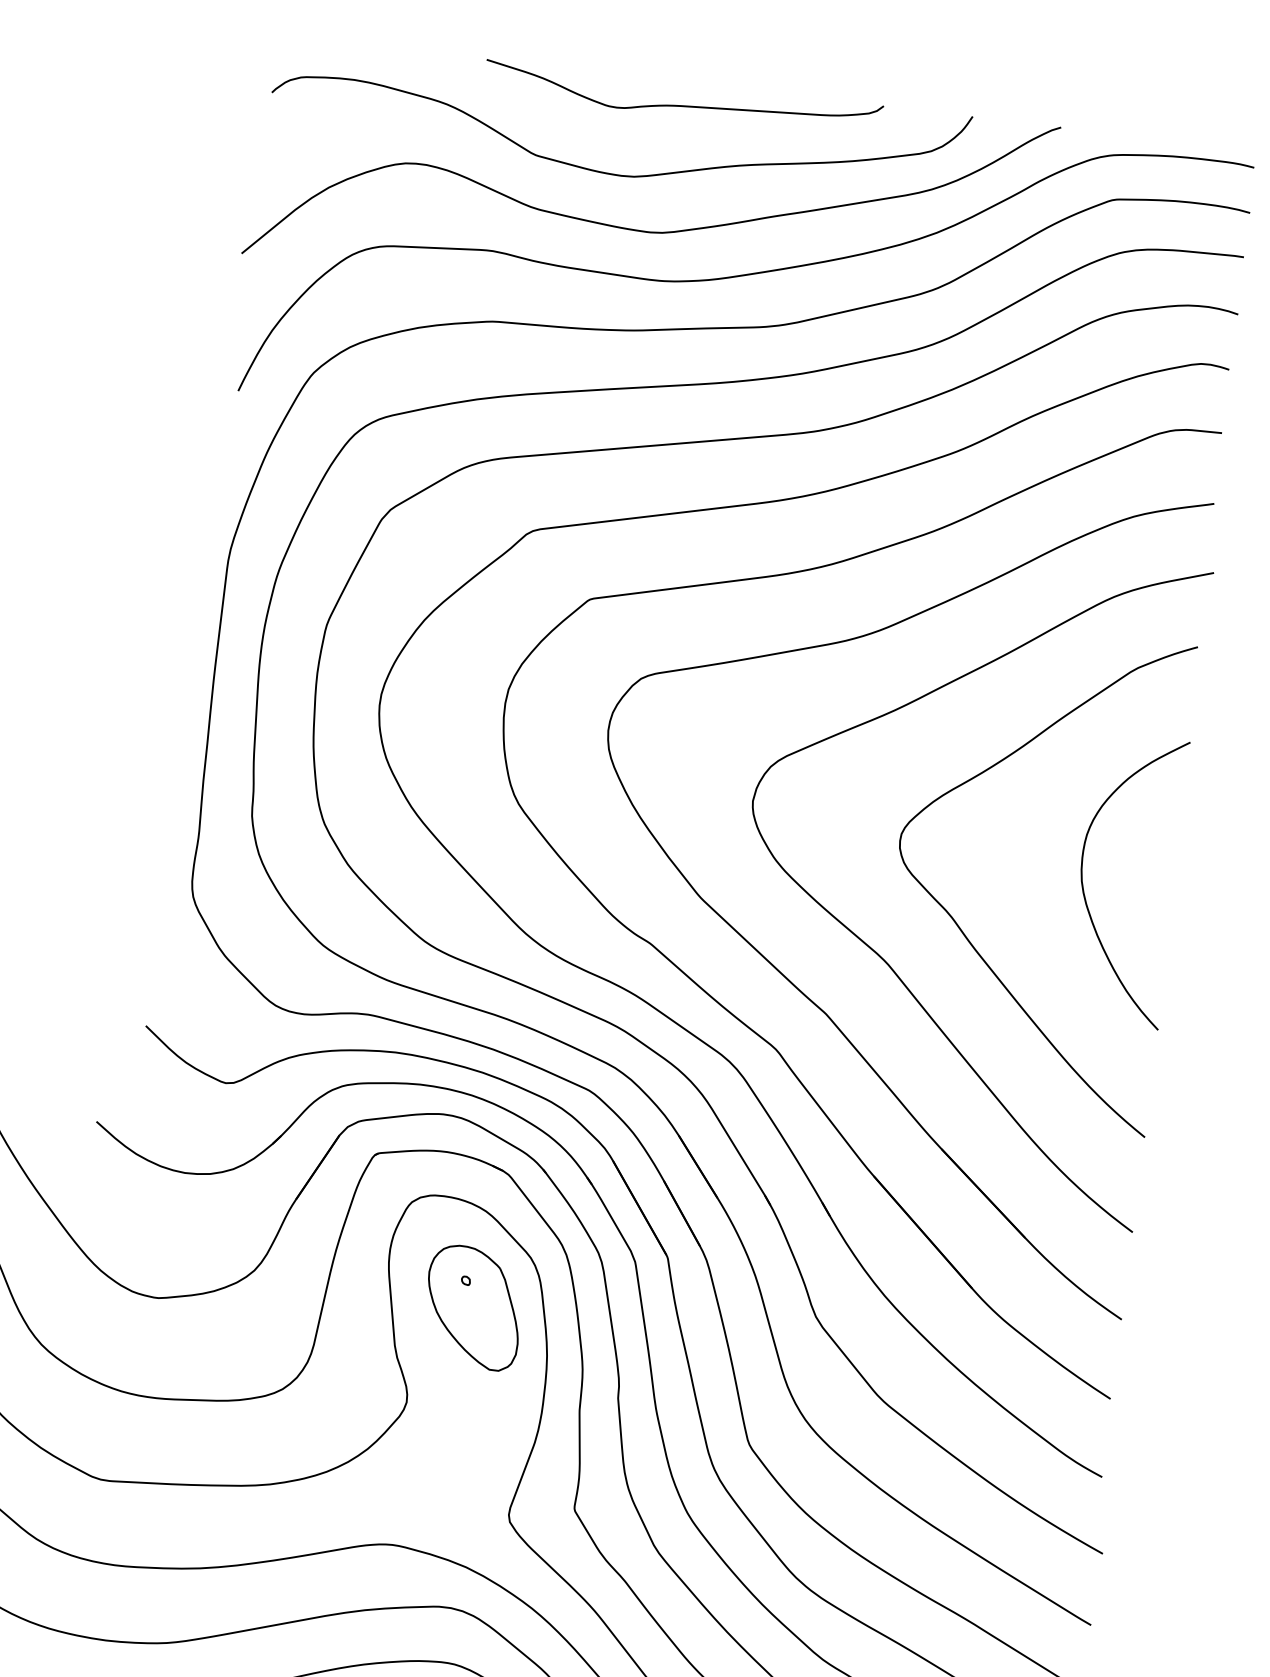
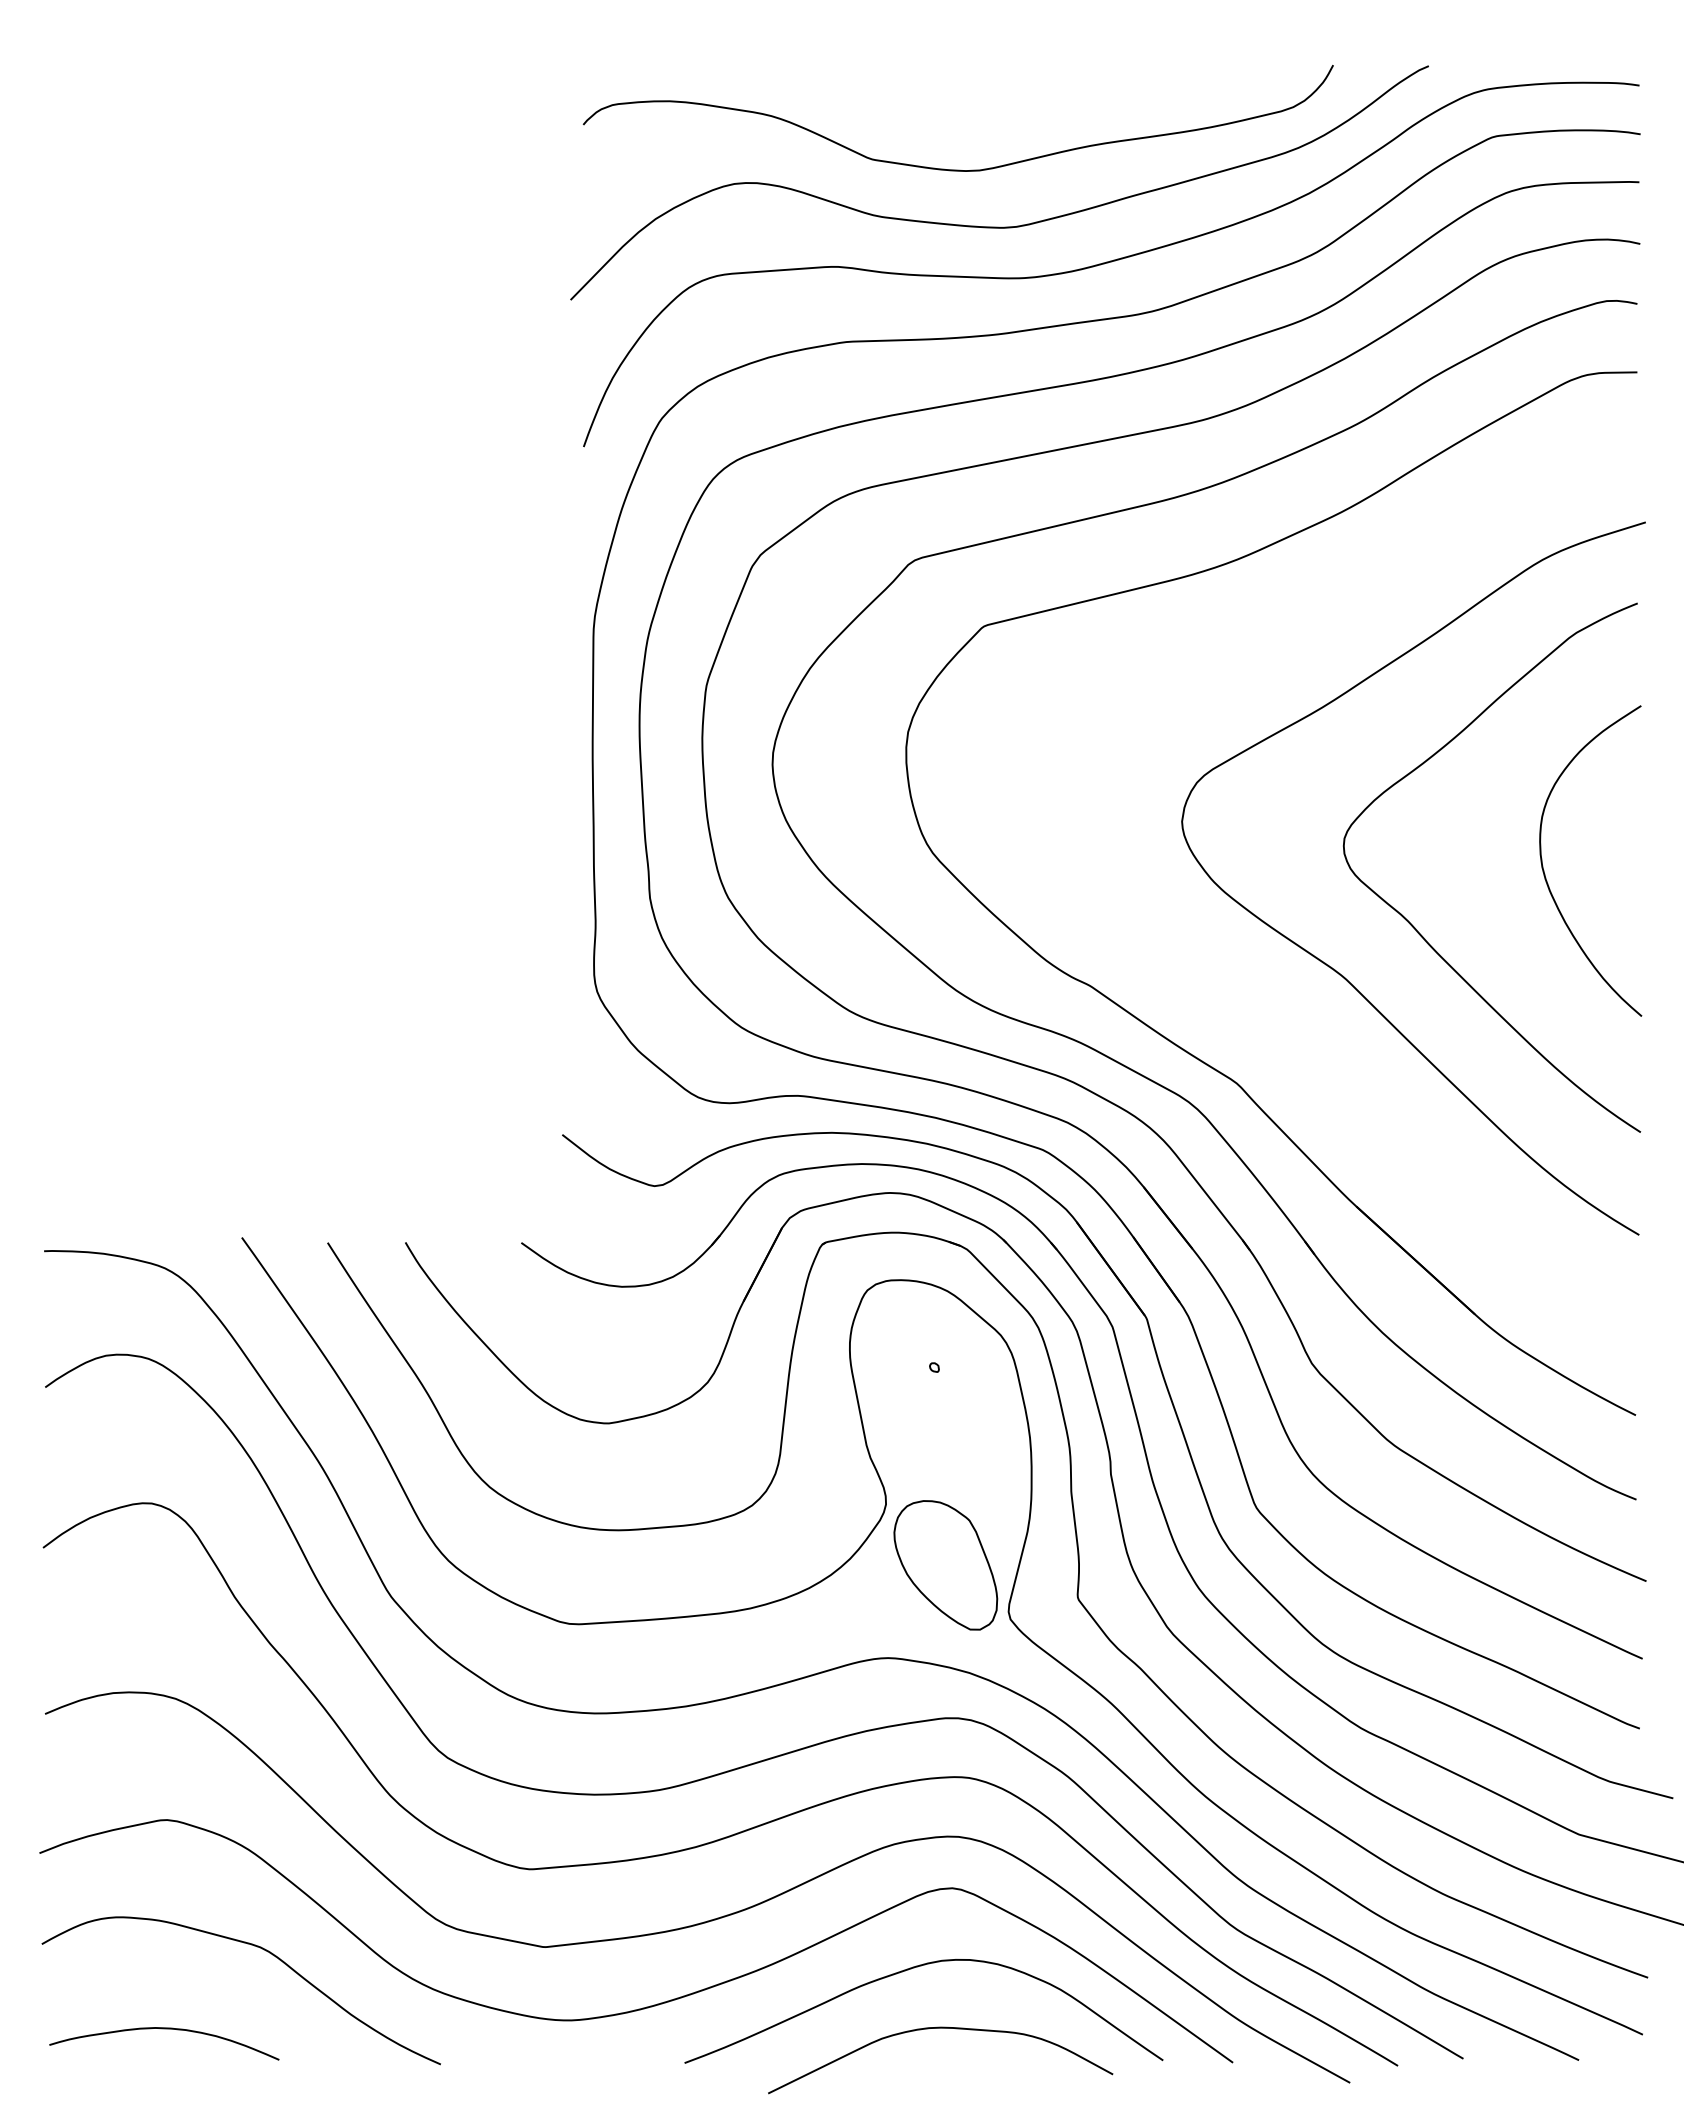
curve: (682, 105) -> (1022, 88), removed
part: (787, 977) -> (1240, 1005), removed
part: (473, 1307) -> (945, 1565), moved

